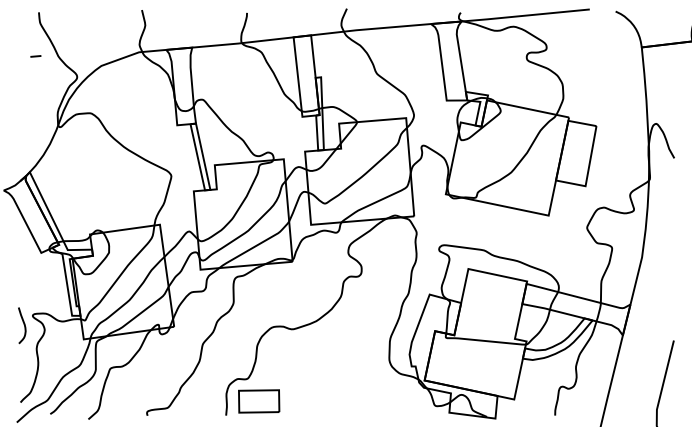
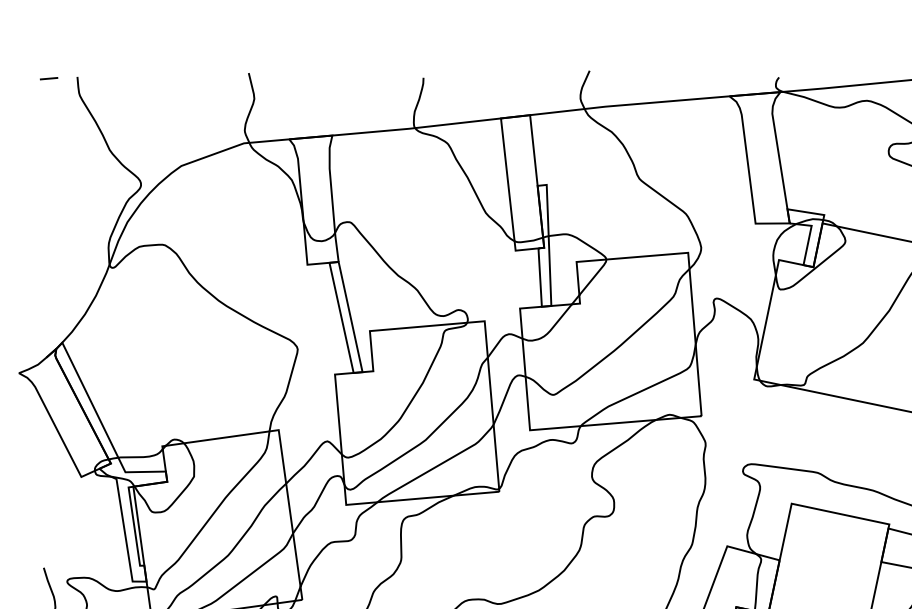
line: (35, 56) -> (48, 78), moved

